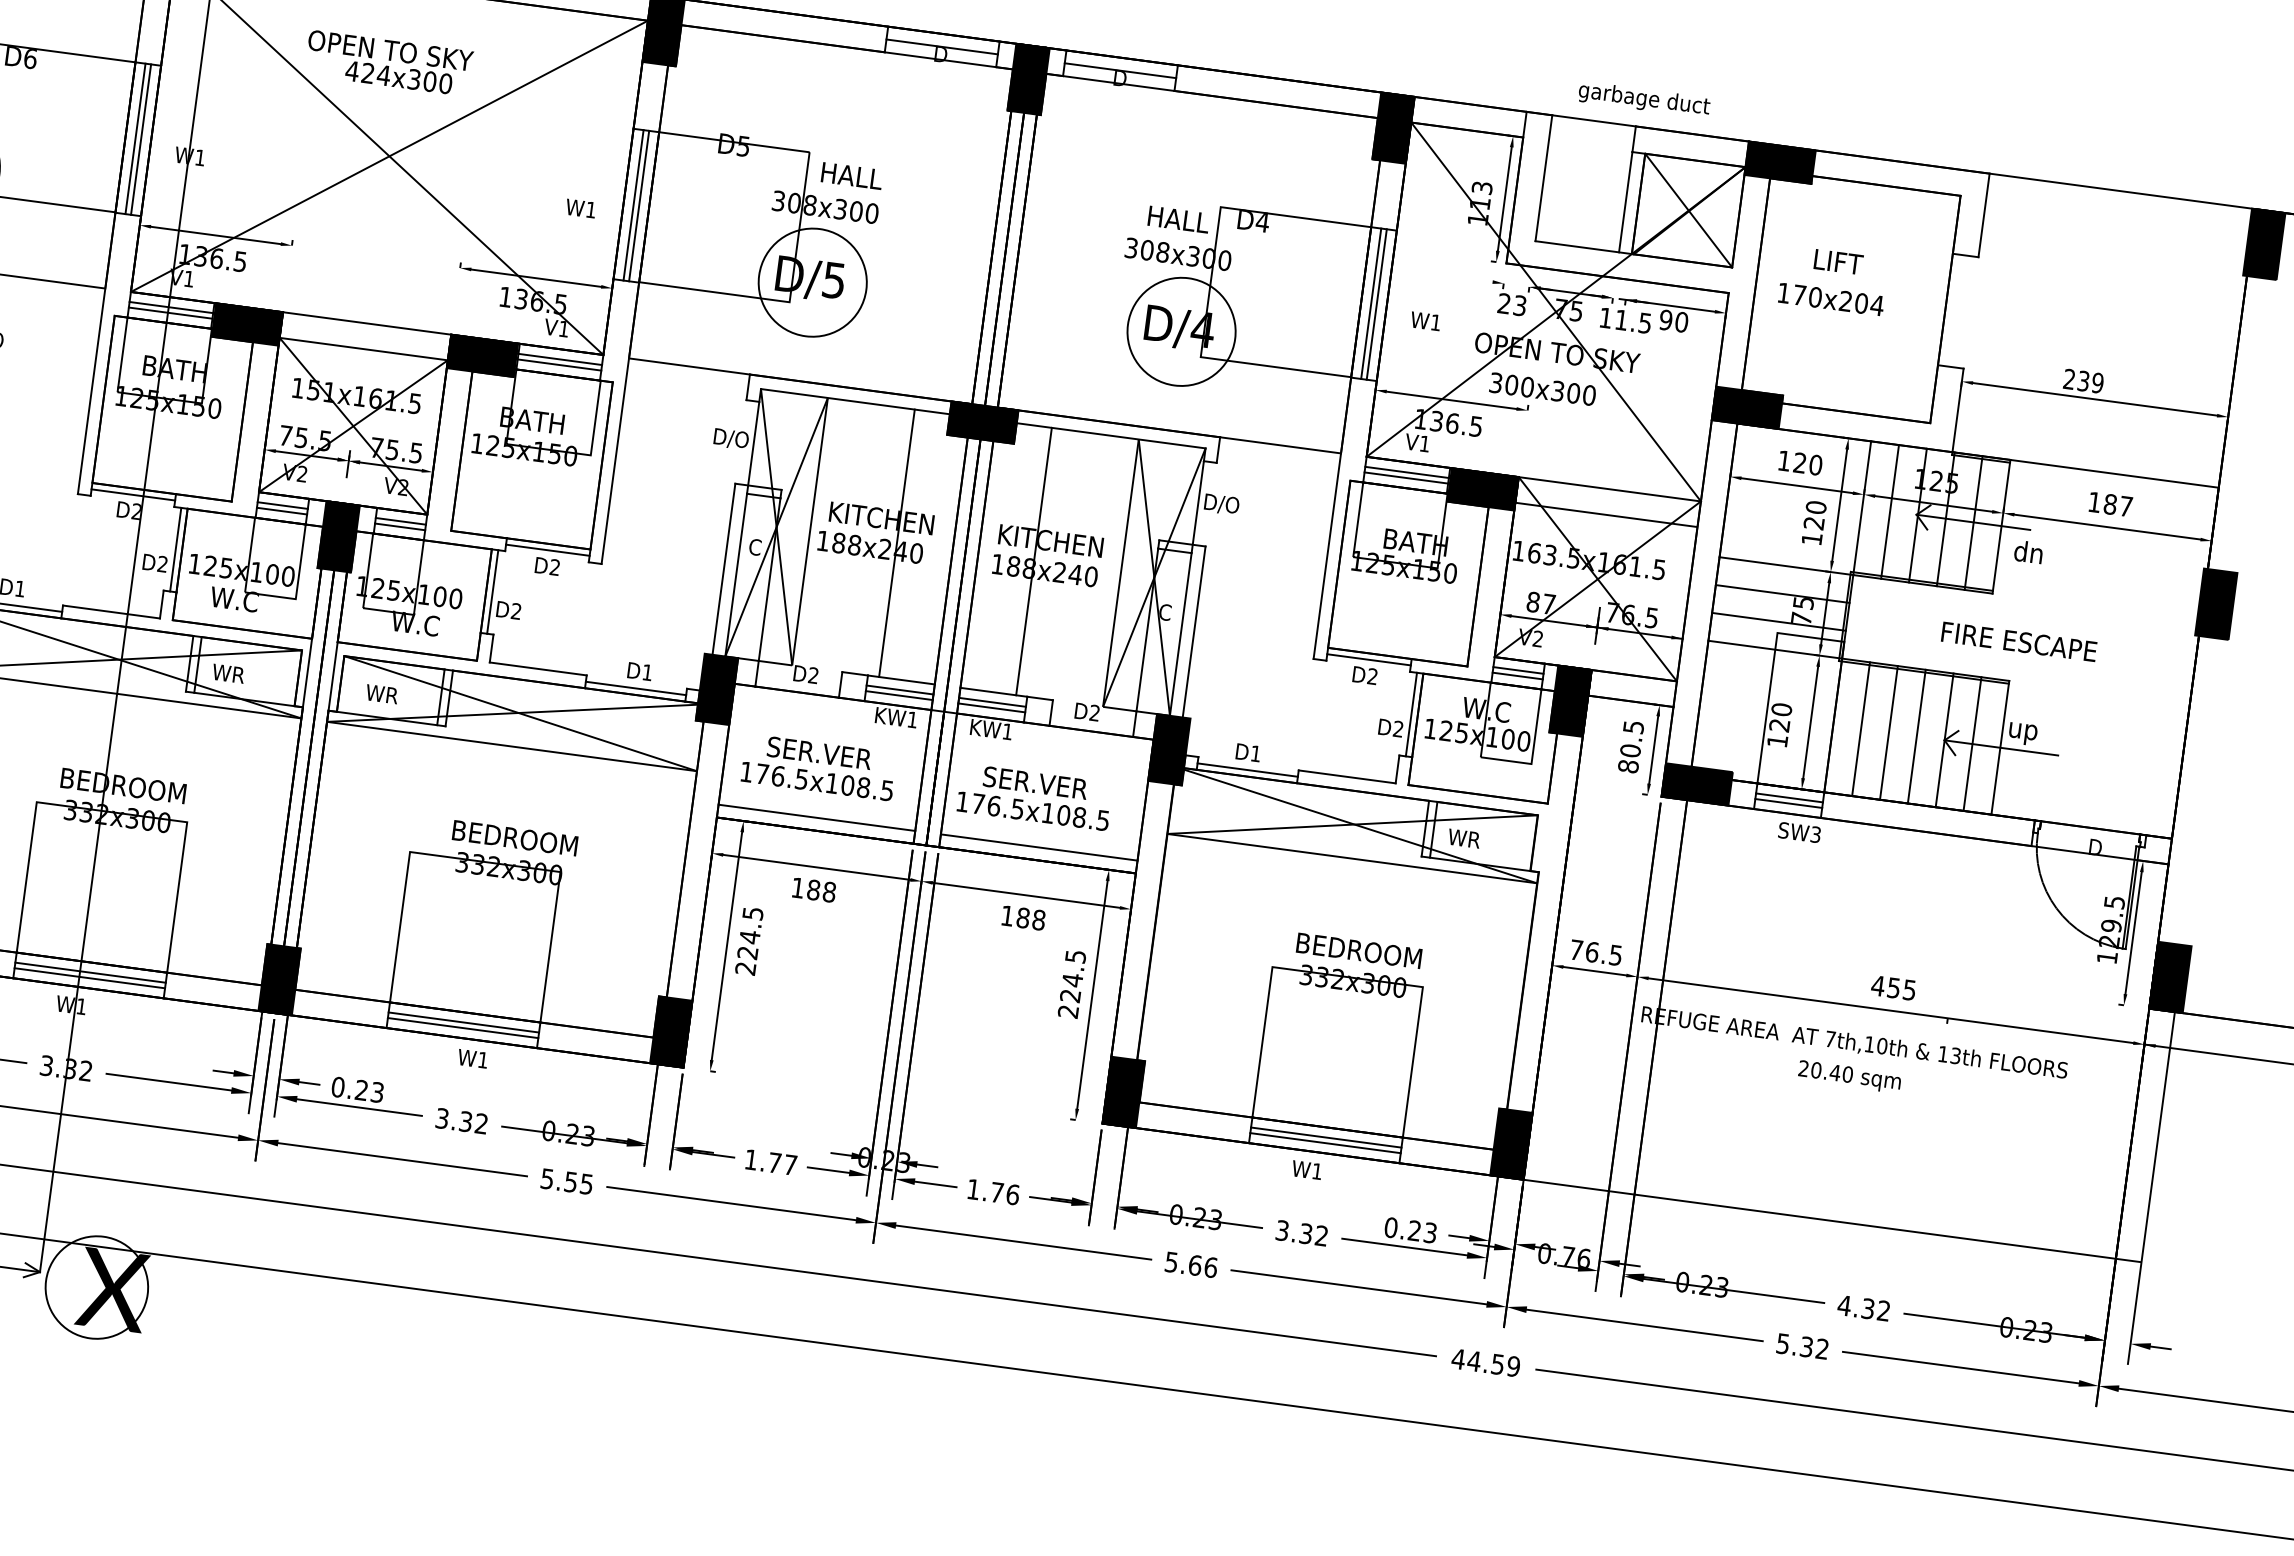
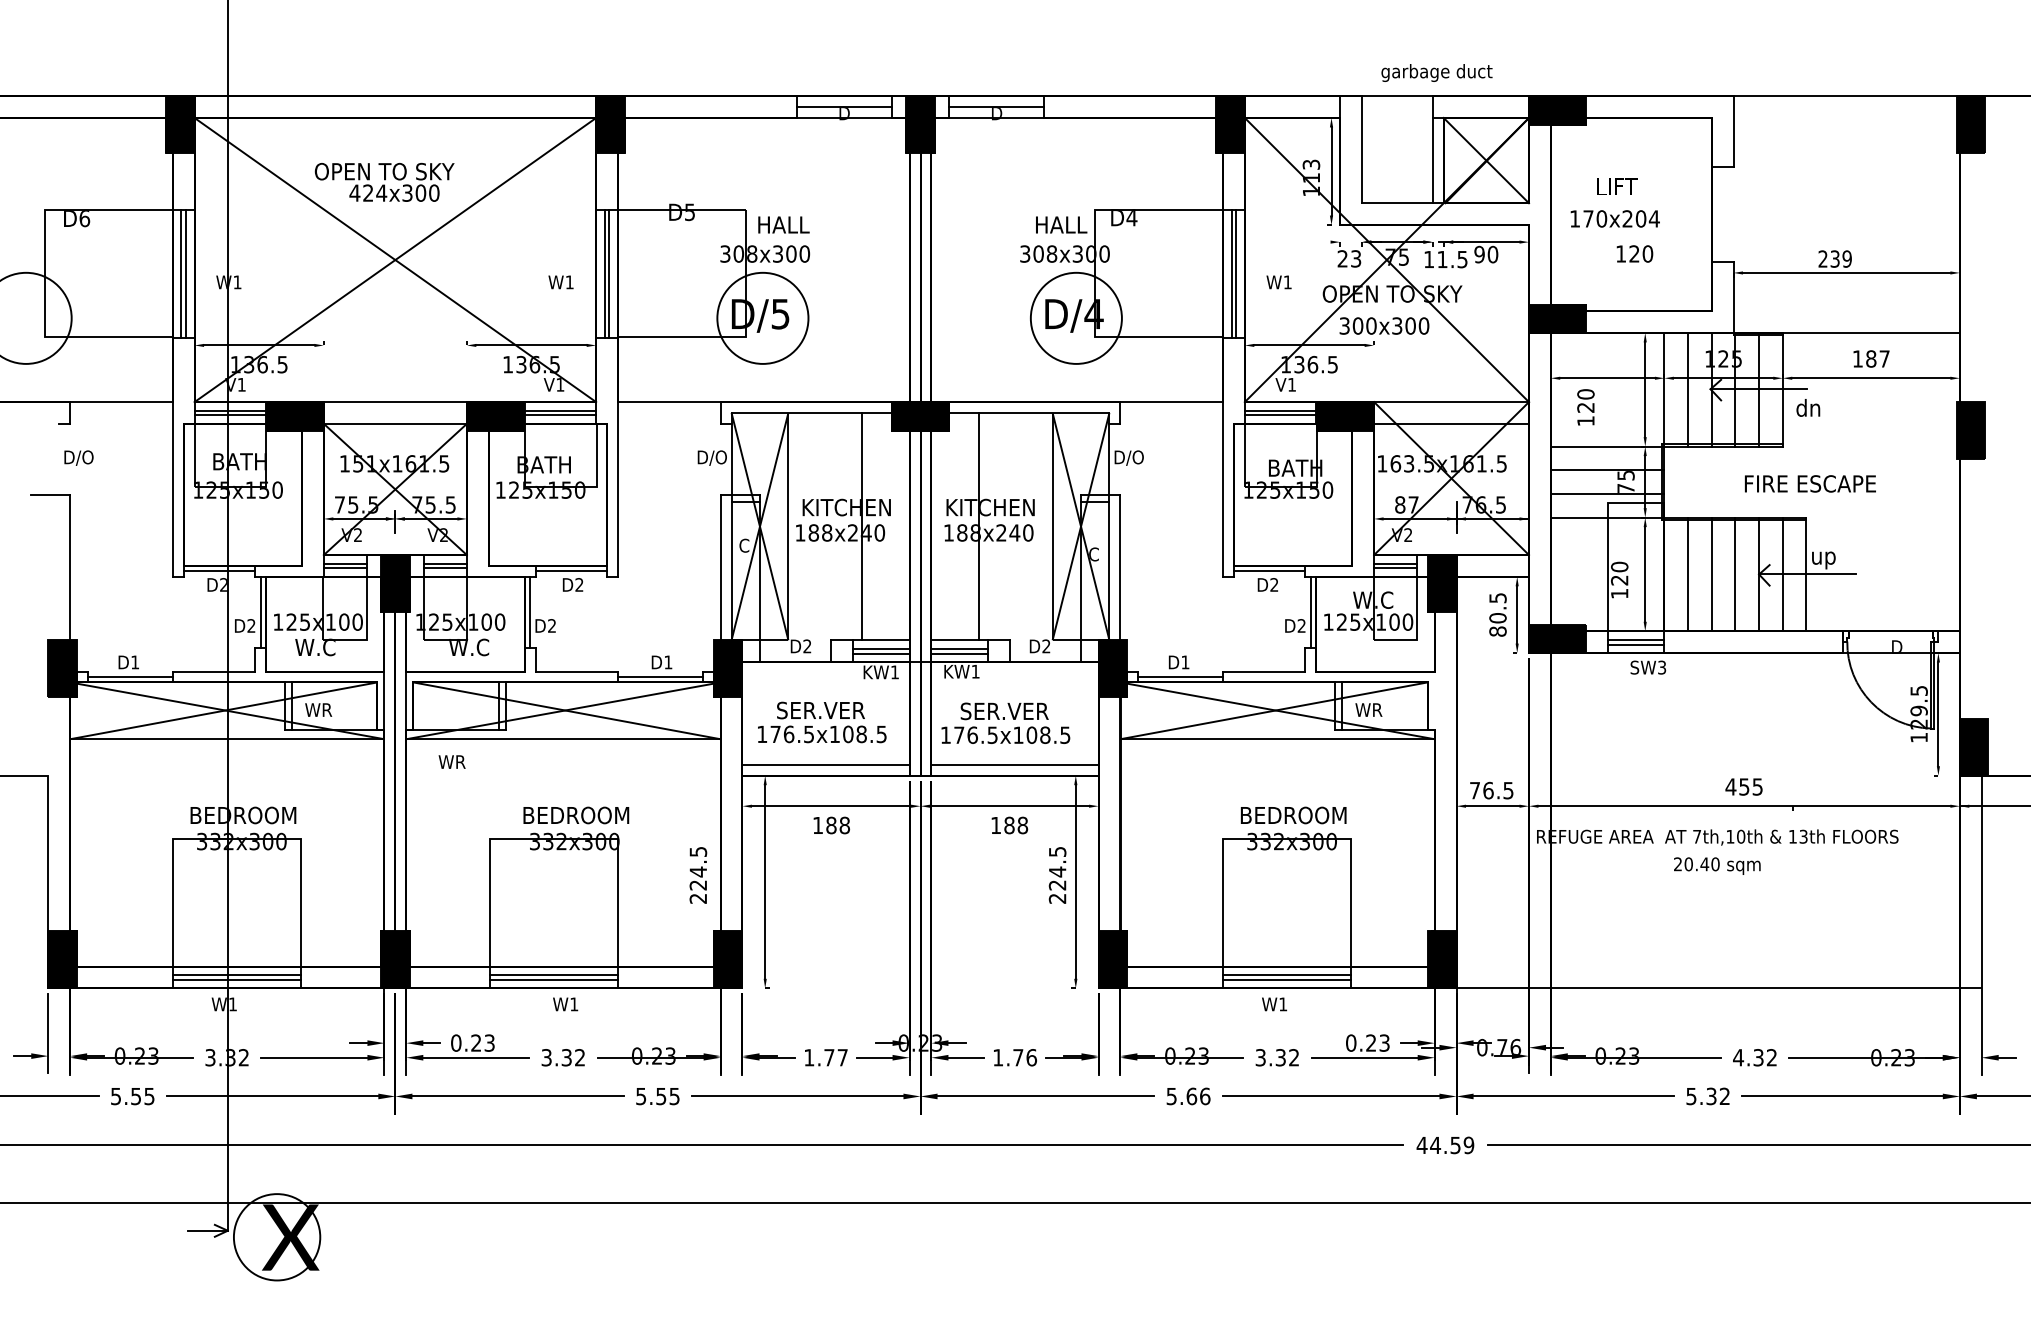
text: (1800, 462) -> (1634, 253), moved
text: (1813, 522) -> (1585, 407), moved
text: (381, 693) -> (451, 761), moved
text: (749, 941) -> (698, 875), moved

